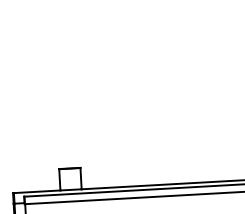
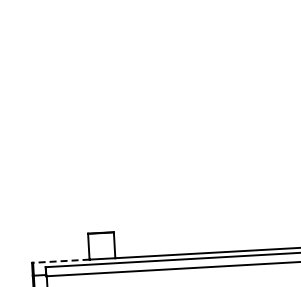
line: (36, 192) -> (60, 261), solid -> dashed

